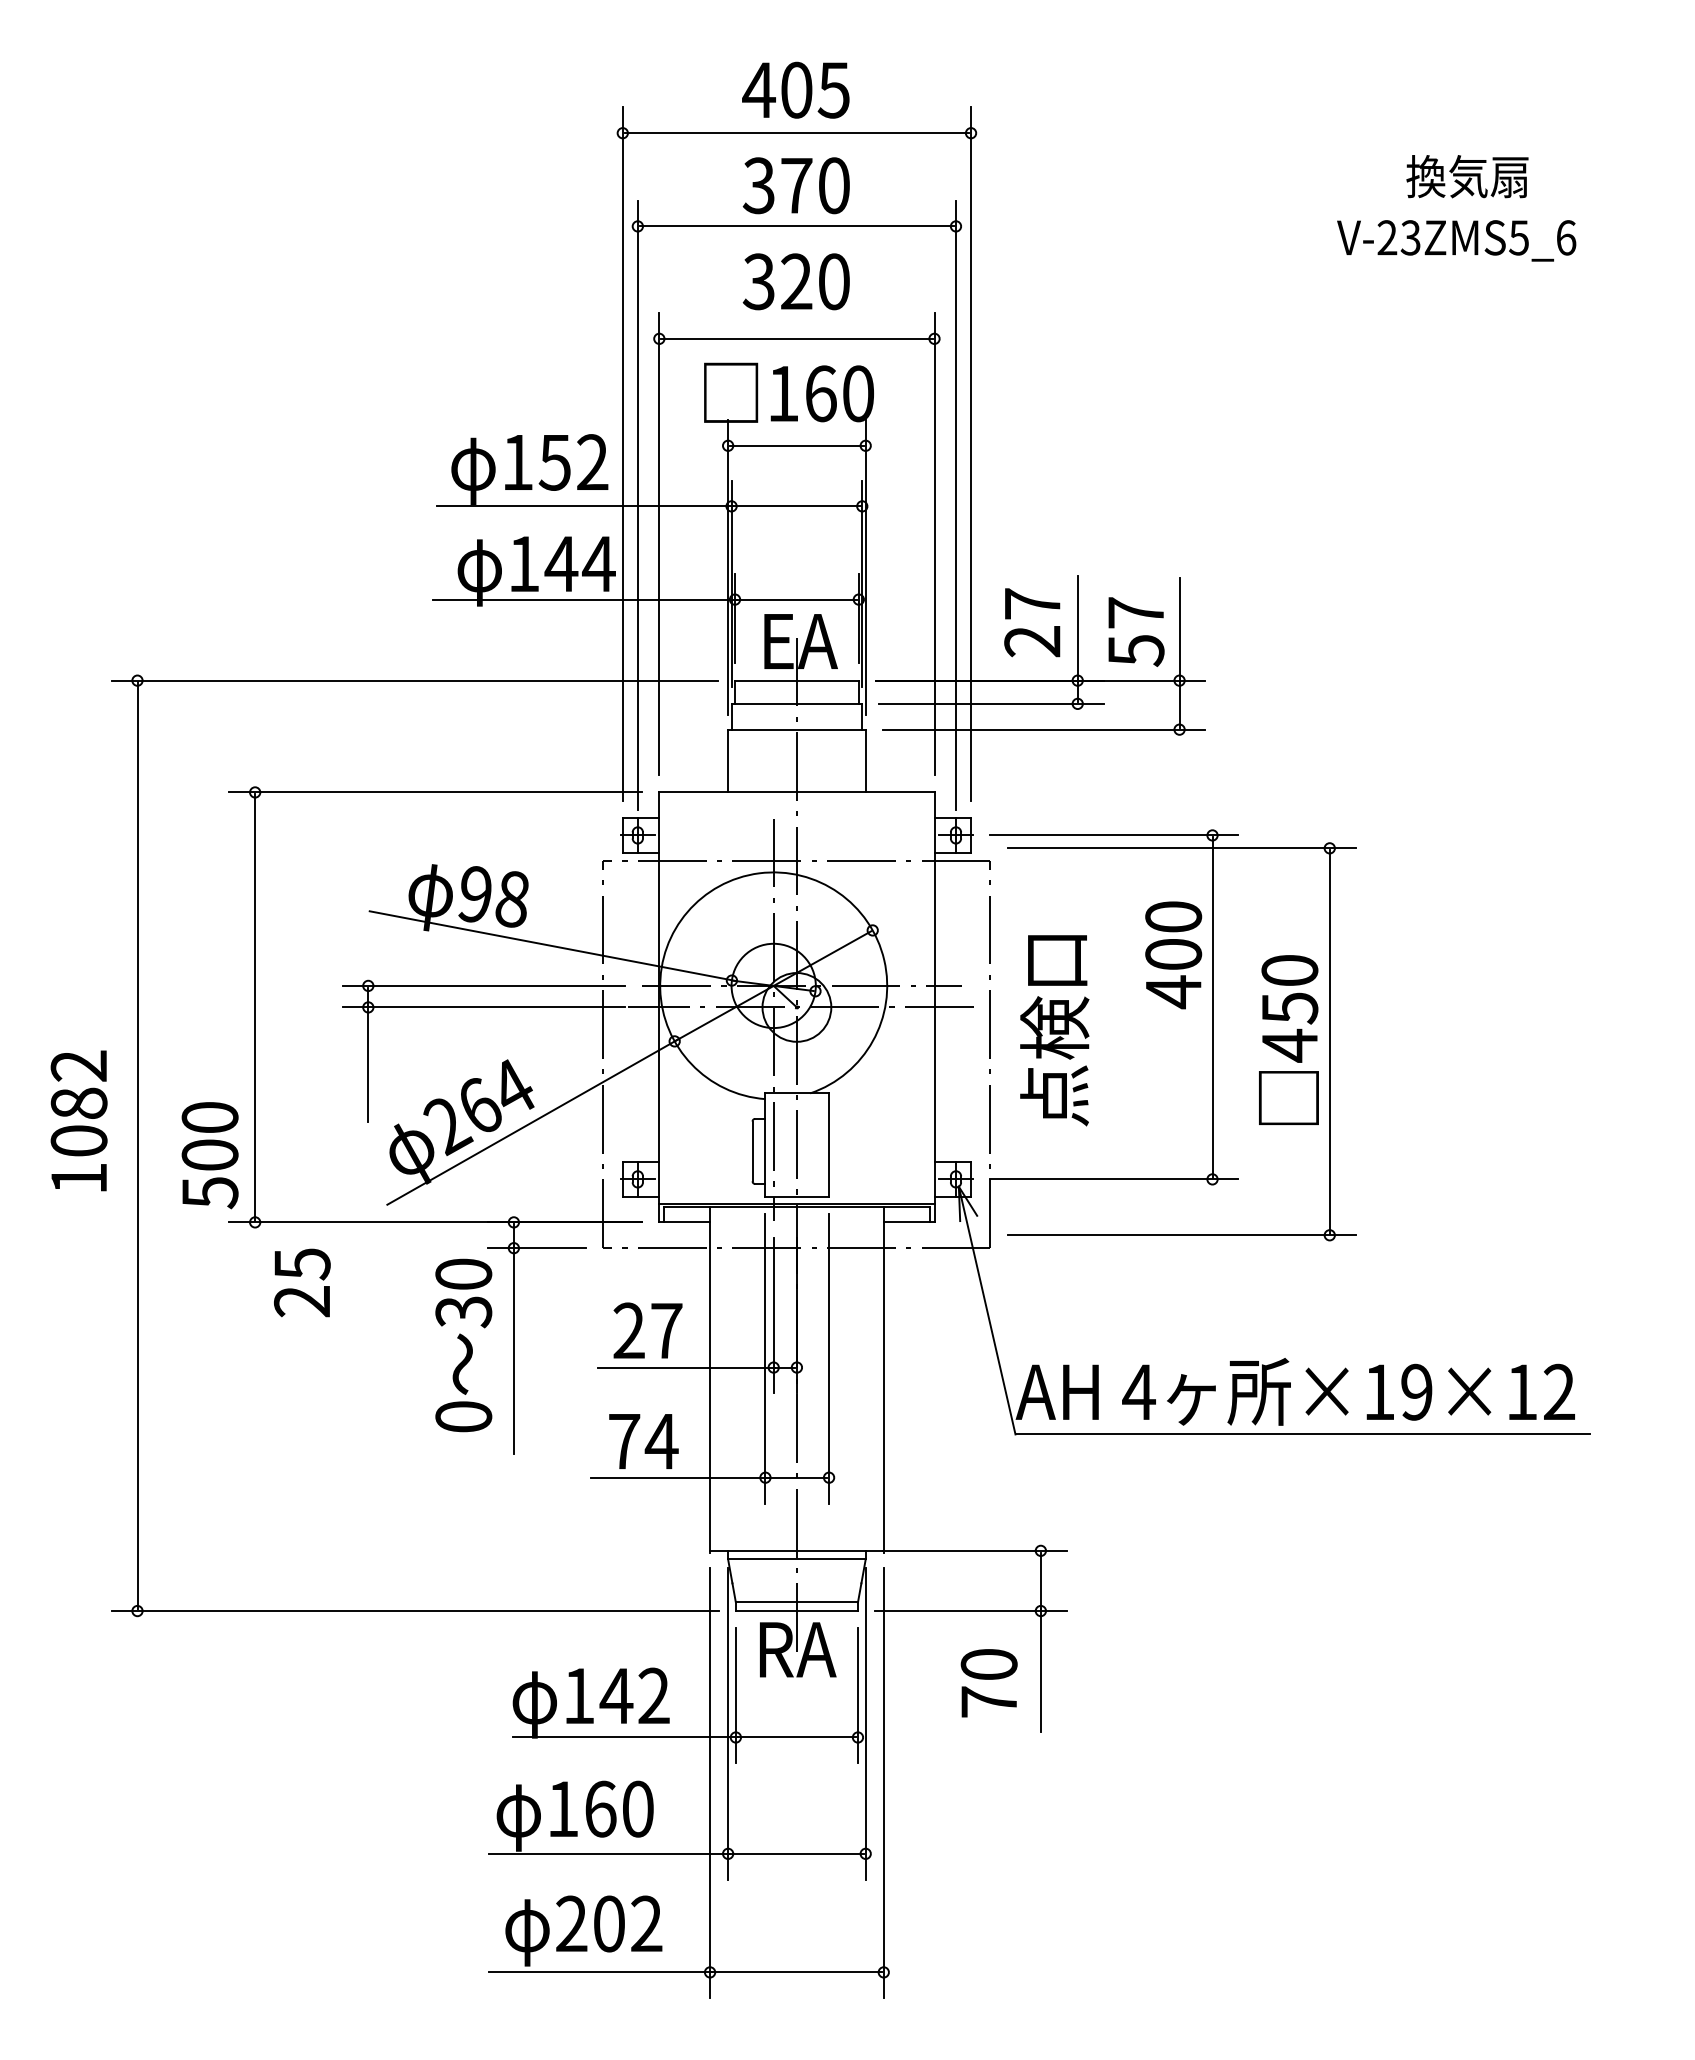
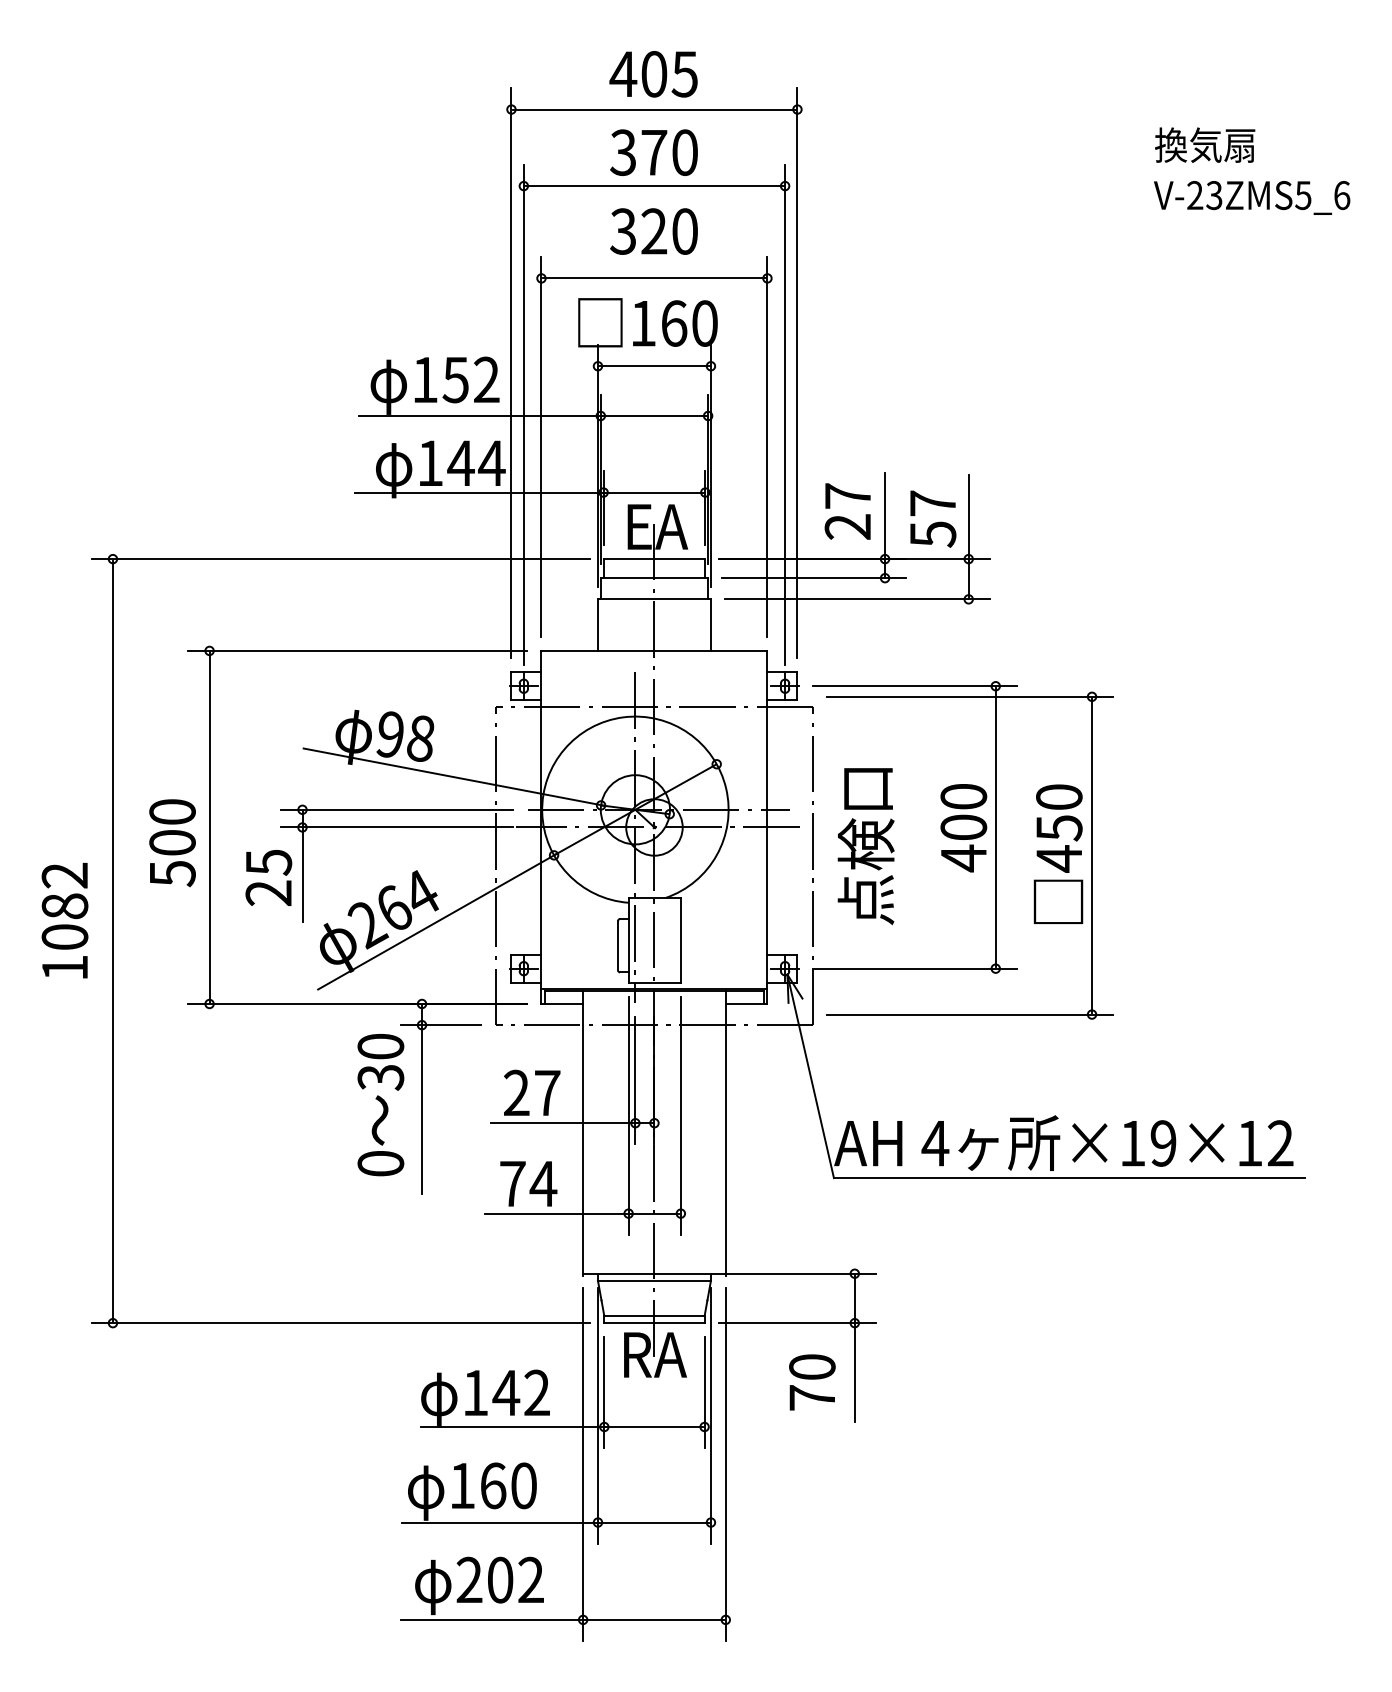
text: (1456, 240) -> (1251, 197), moved
text: (1173, 955) -> (963, 828), moved
text: (209, 1155) -> (172, 843), moved
text: (302, 1282) -> (268, 877), moved

